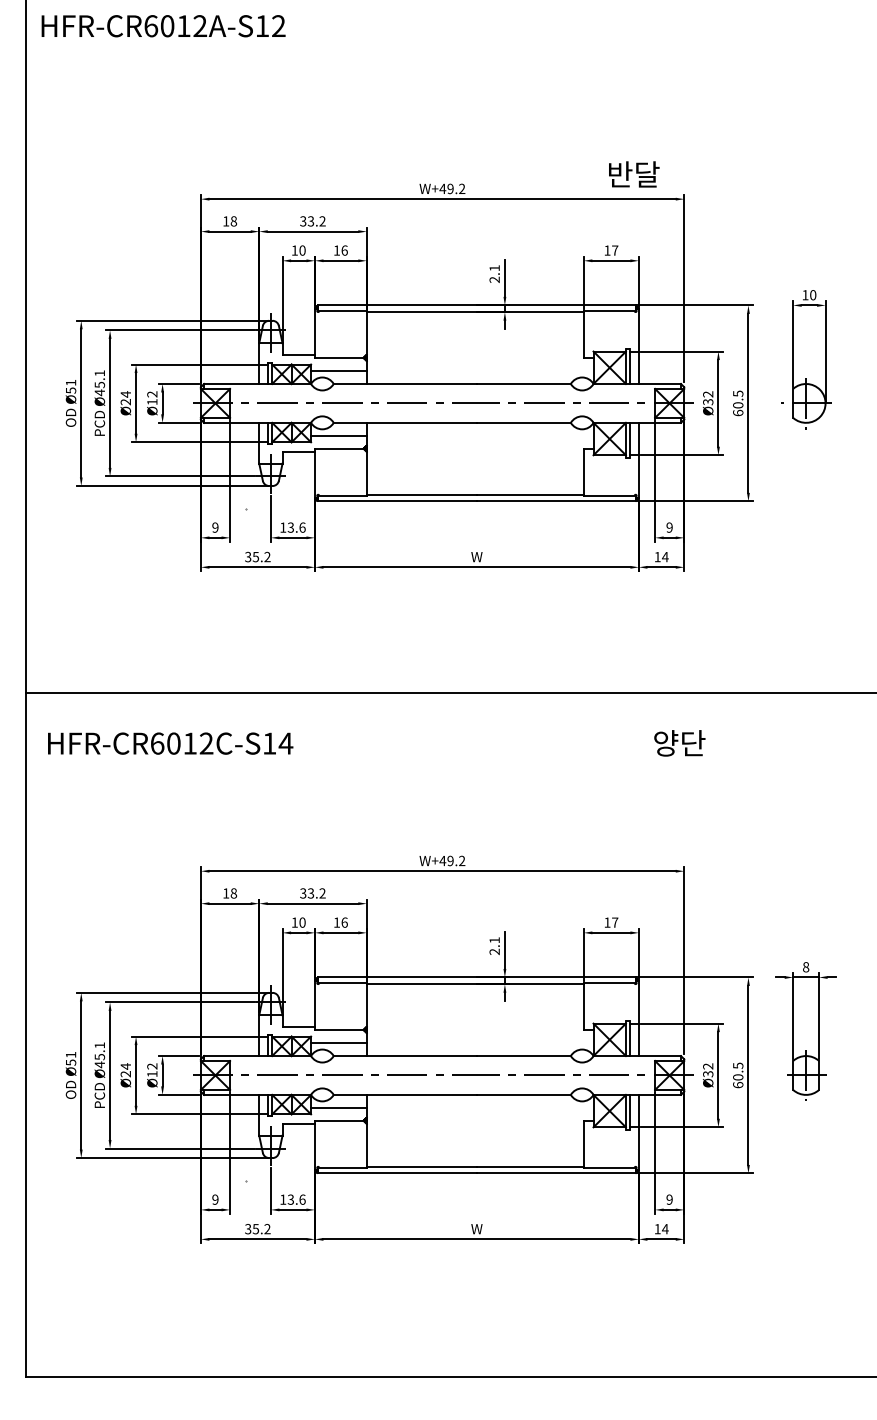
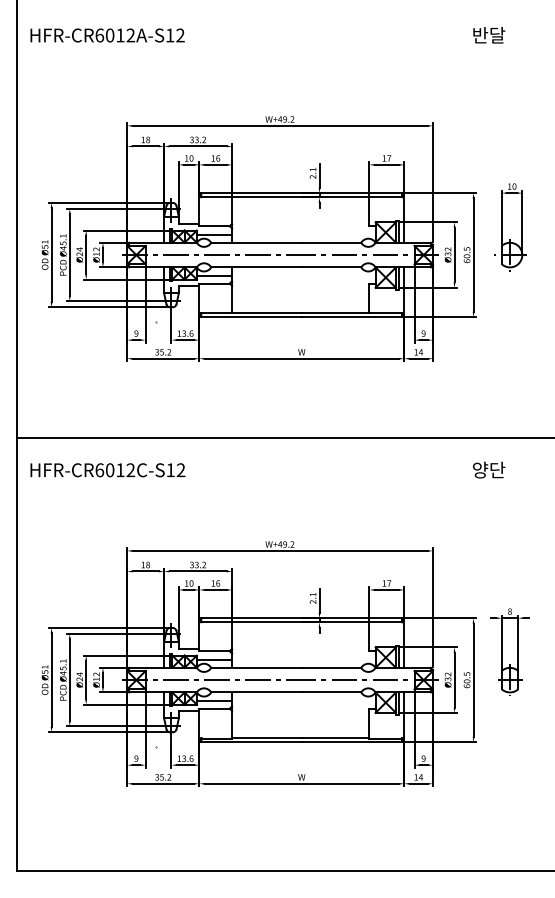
text: (163, 26) -> (107, 35), moved
text: (634, 174) -> (489, 35), moved
text: (680, 742) -> (489, 469), moved
text: (285, 743) -> (180, 470), HFR-CR6012C-S14 -> HFR-CR6012C-S12

